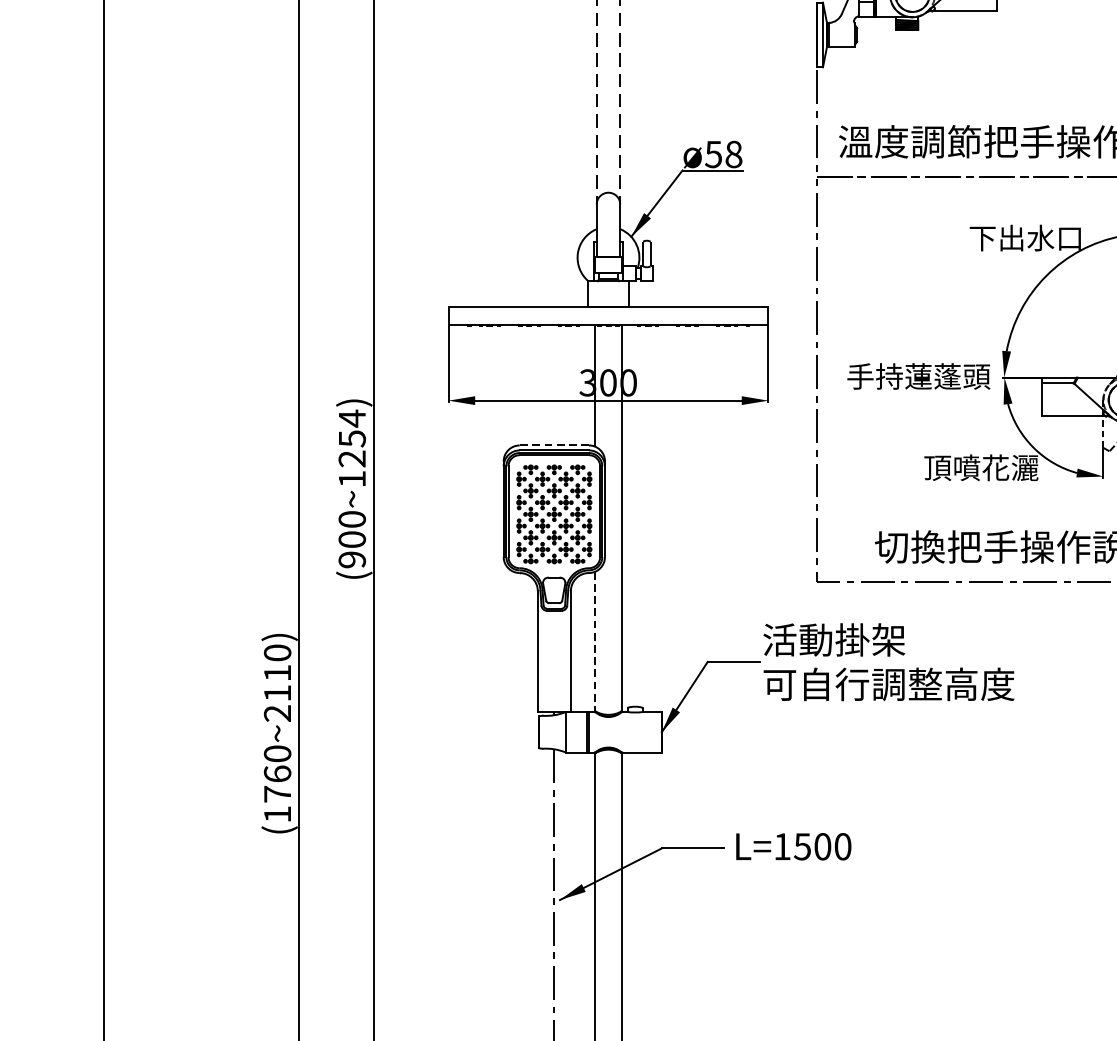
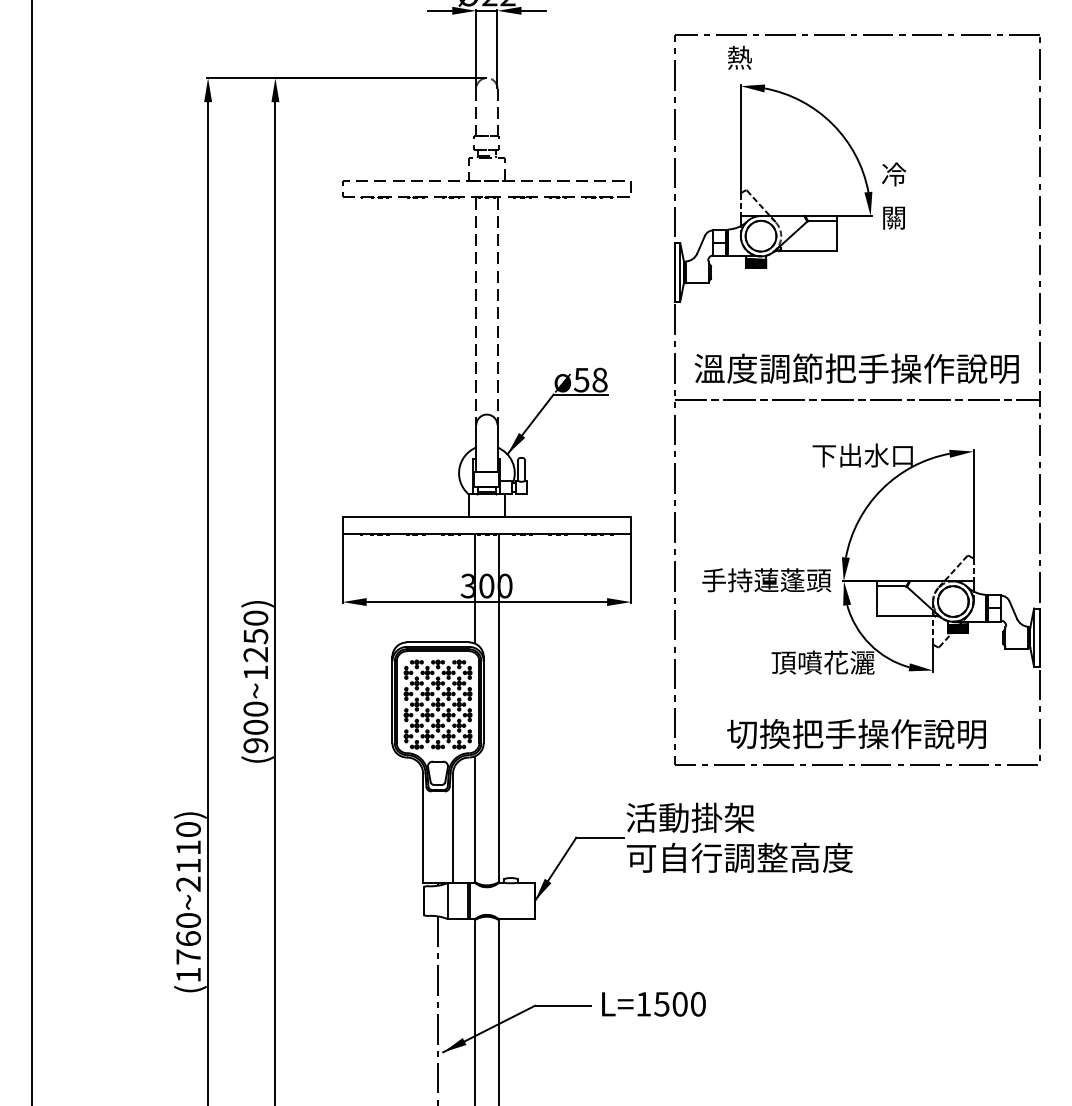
text: (351, 418) -> (255, 618), (900~1254) -> (900~1250)
line: (553, 445) -> (437, 642), dashed -> solid
line: (594, 641) -> (474, 819), dashed -> solid

